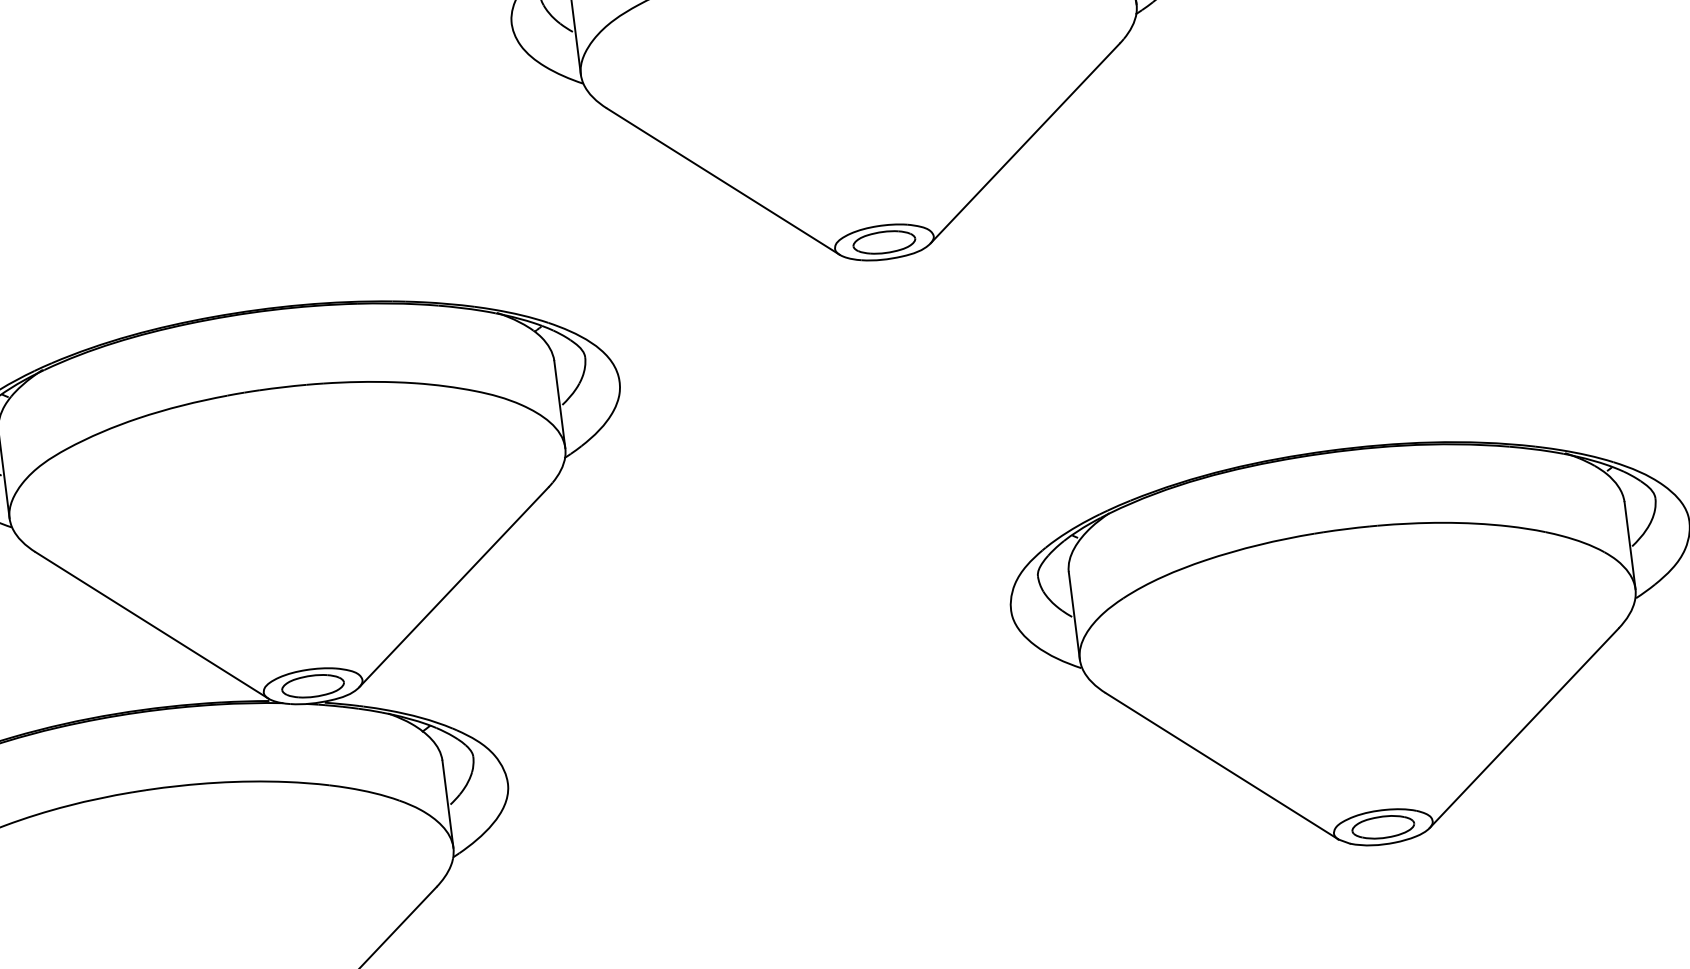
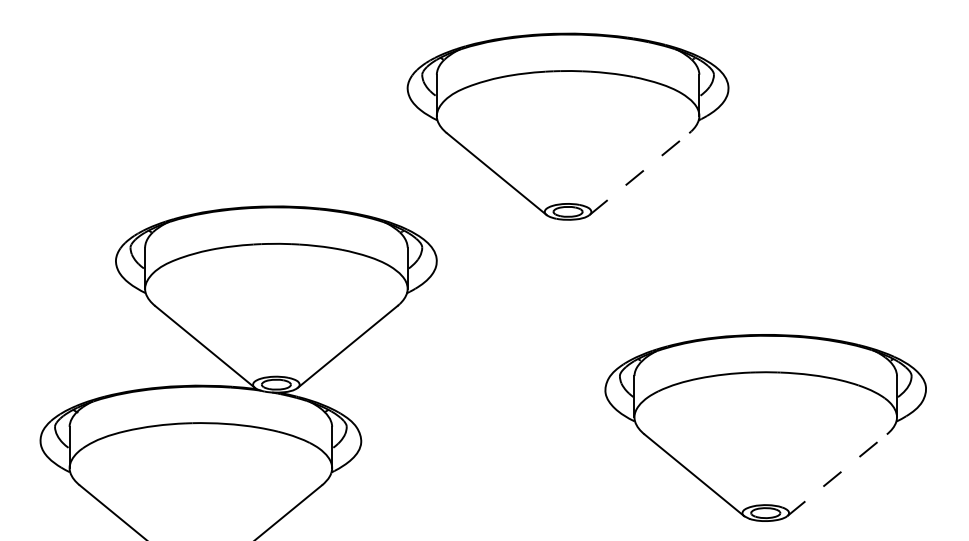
line: (1025, 142) -> (639, 173), solid -> dashed
line: (1525, 728) -> (837, 475), solid -> dashed

